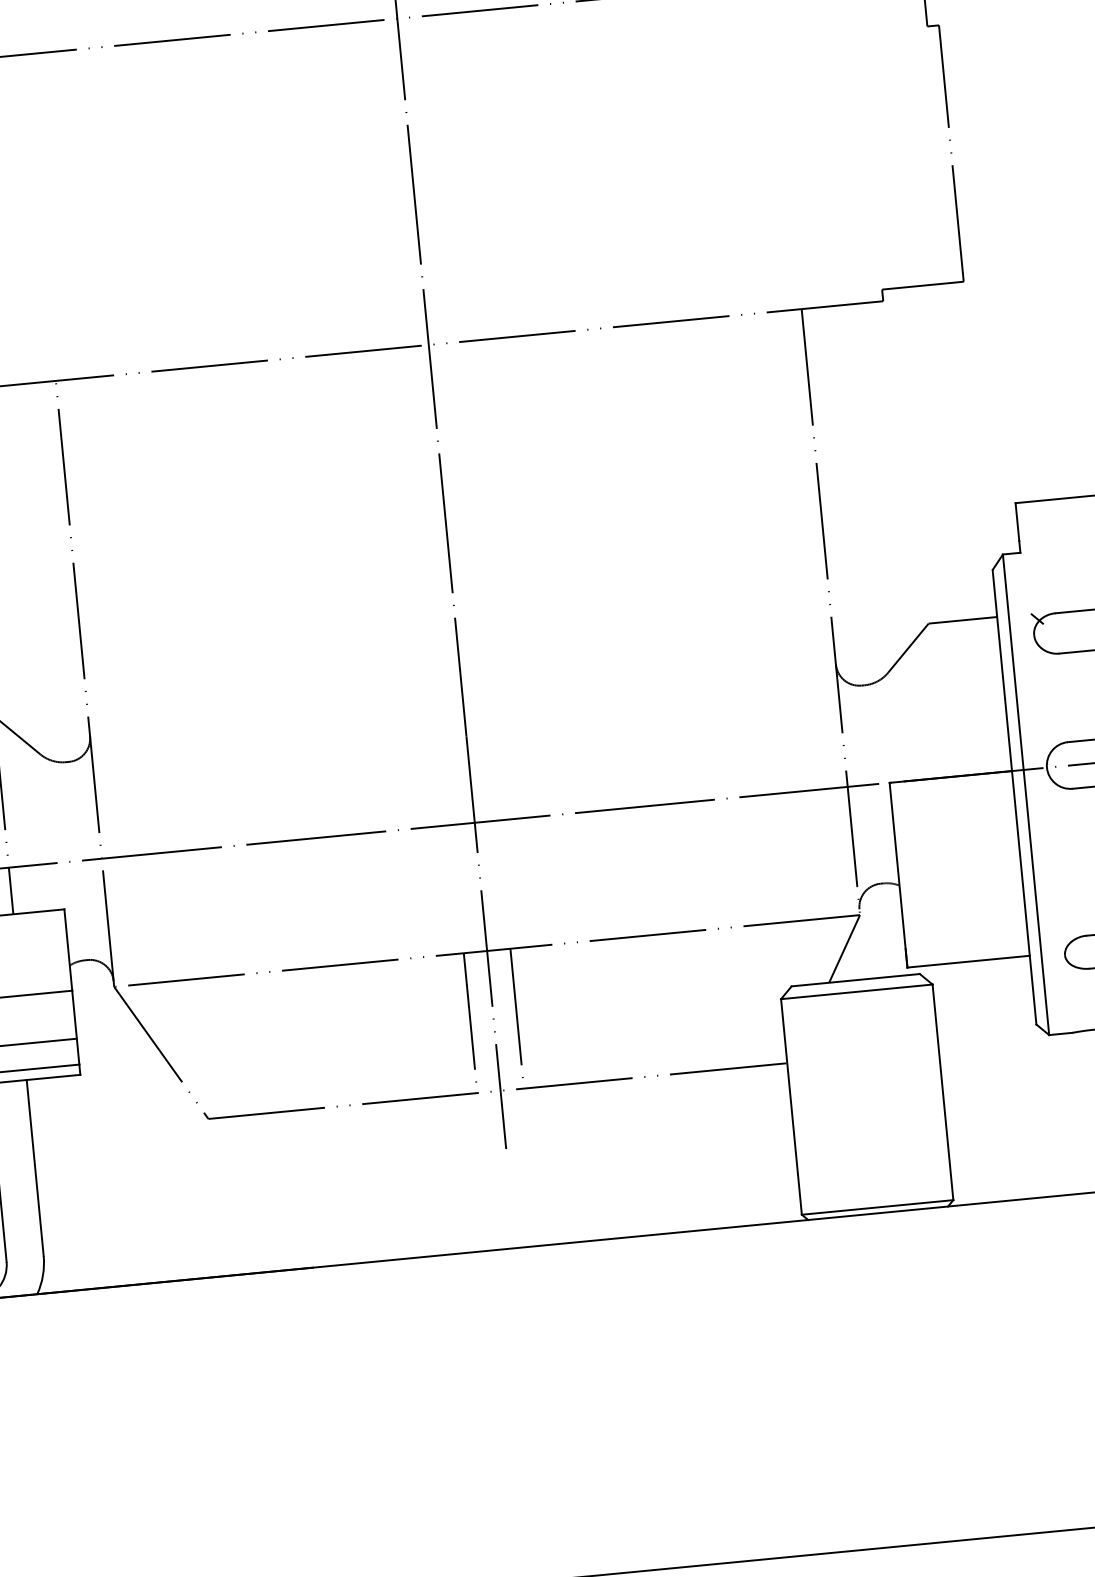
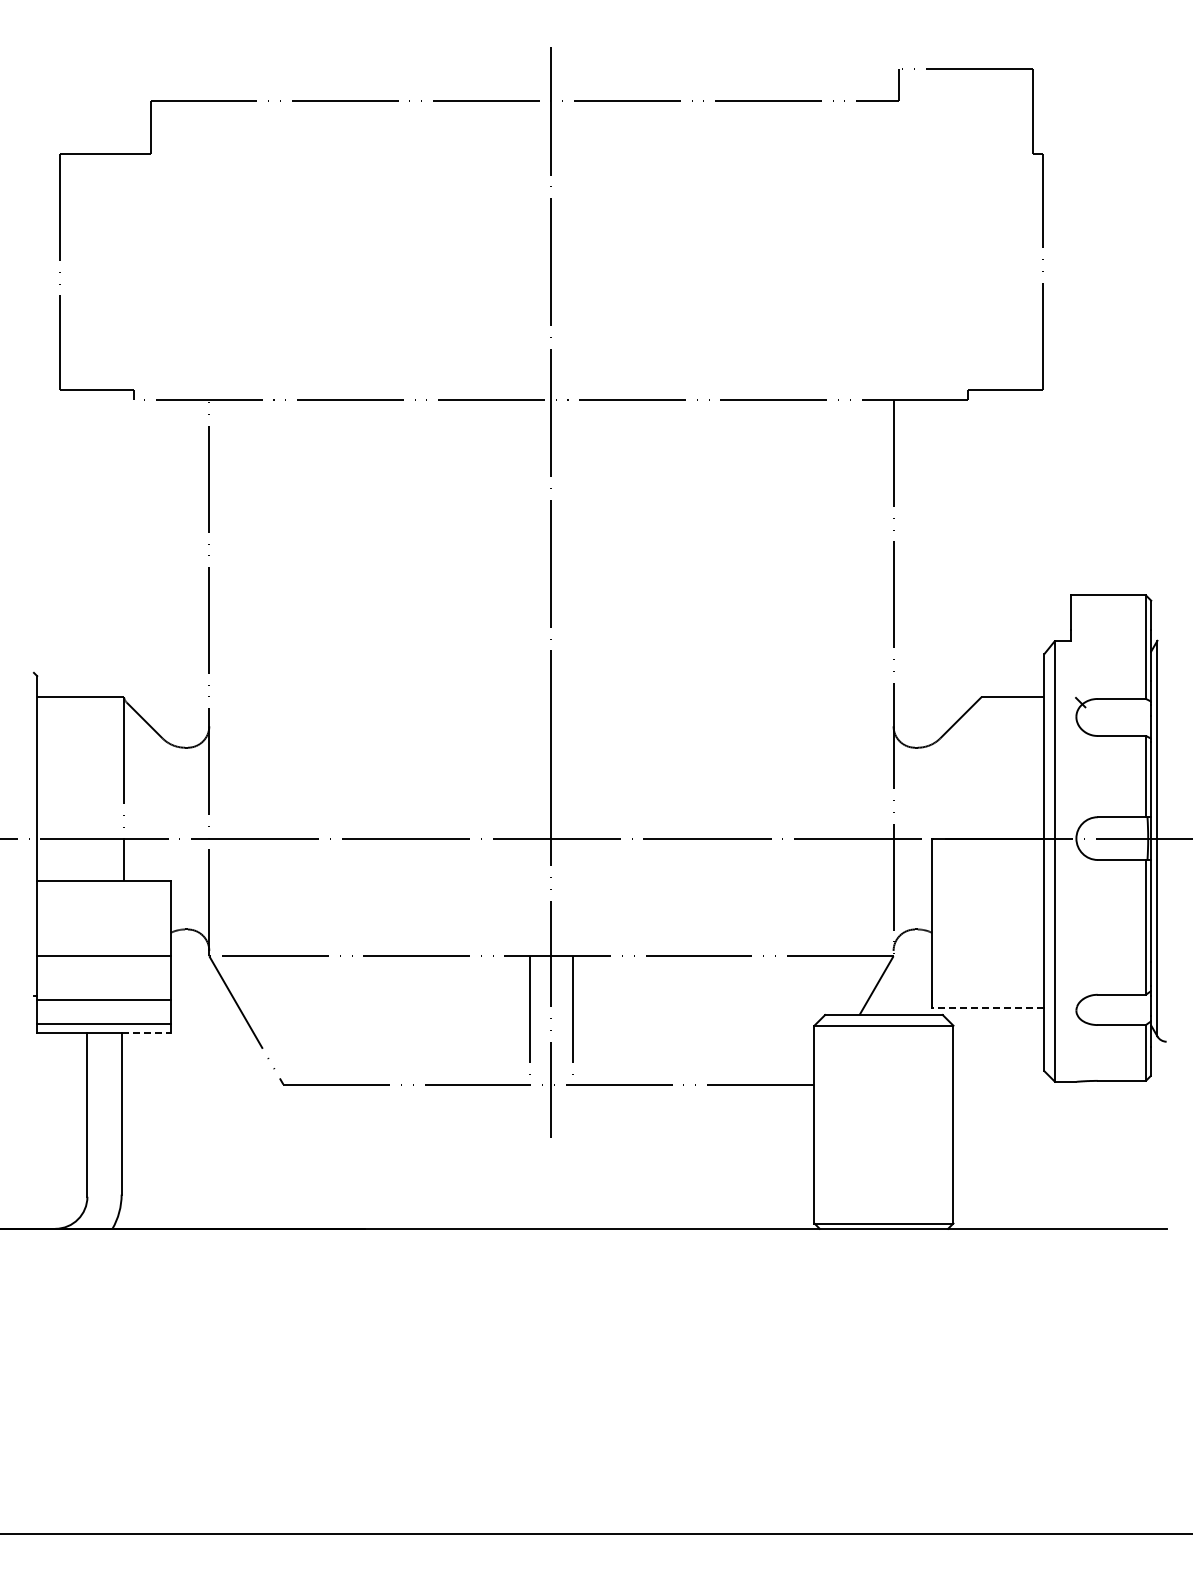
line: (967, 962) -> (987, 1008), solid -> dashed
line: (53, 1077) -> (146, 1033), solid -> dashed

